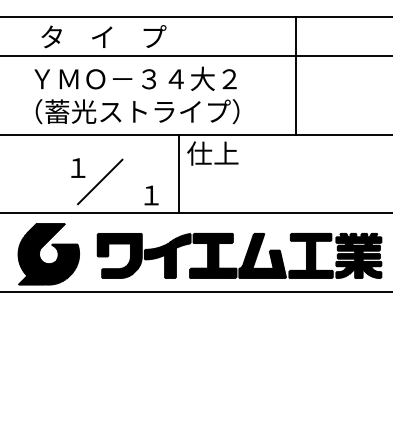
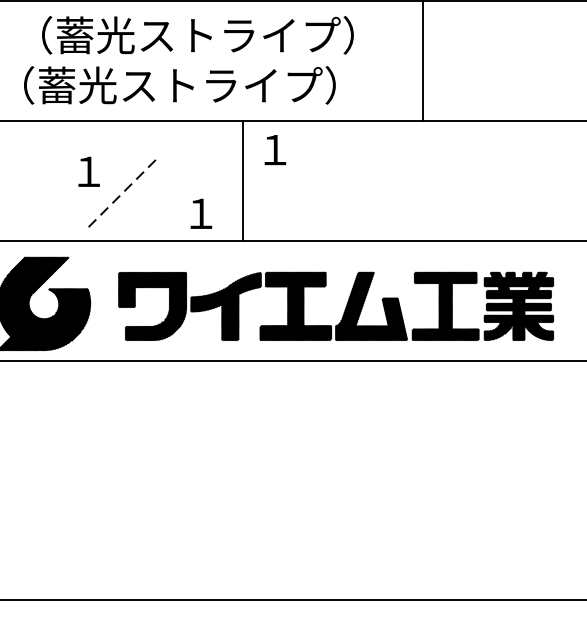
text: (142, 78) -> (187, 34), ＹＭＯ－３４大２ -> （蓄光ストライプ）
text: (212, 153) -> (294, 149), 仕上 -> １
line: (100, 181) -> (123, 192), solid -> dashed

